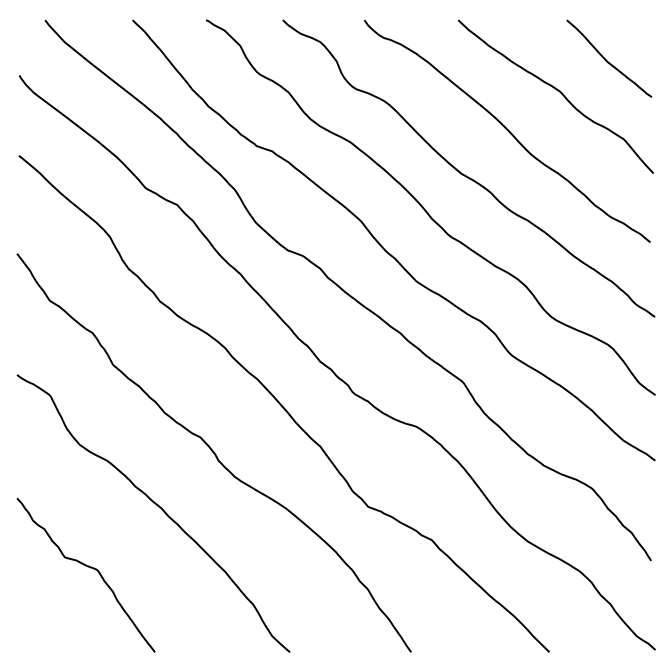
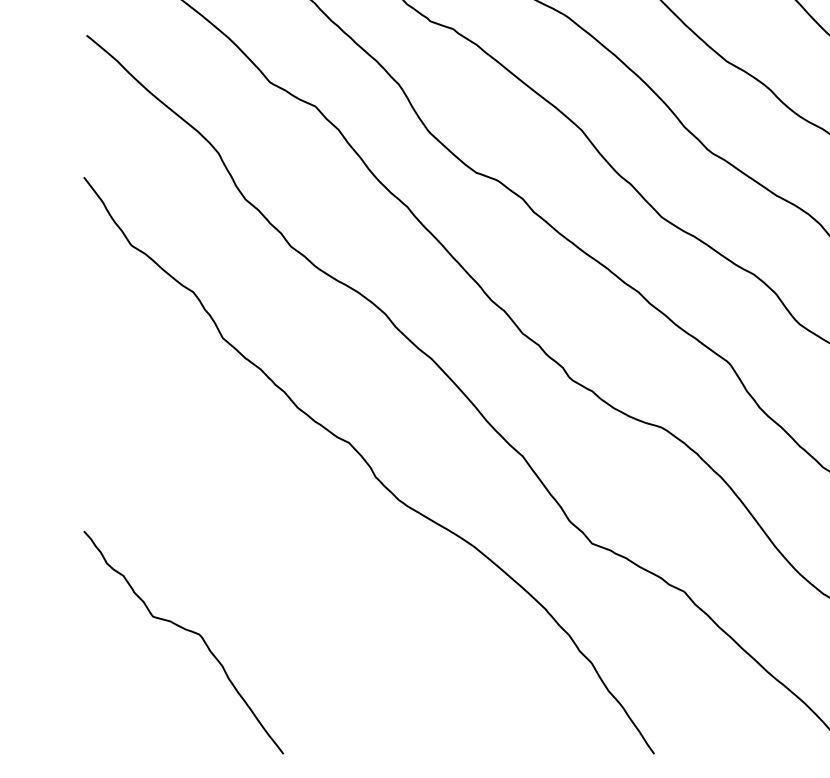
curve: (158, 507) -> (288, 544), removed

